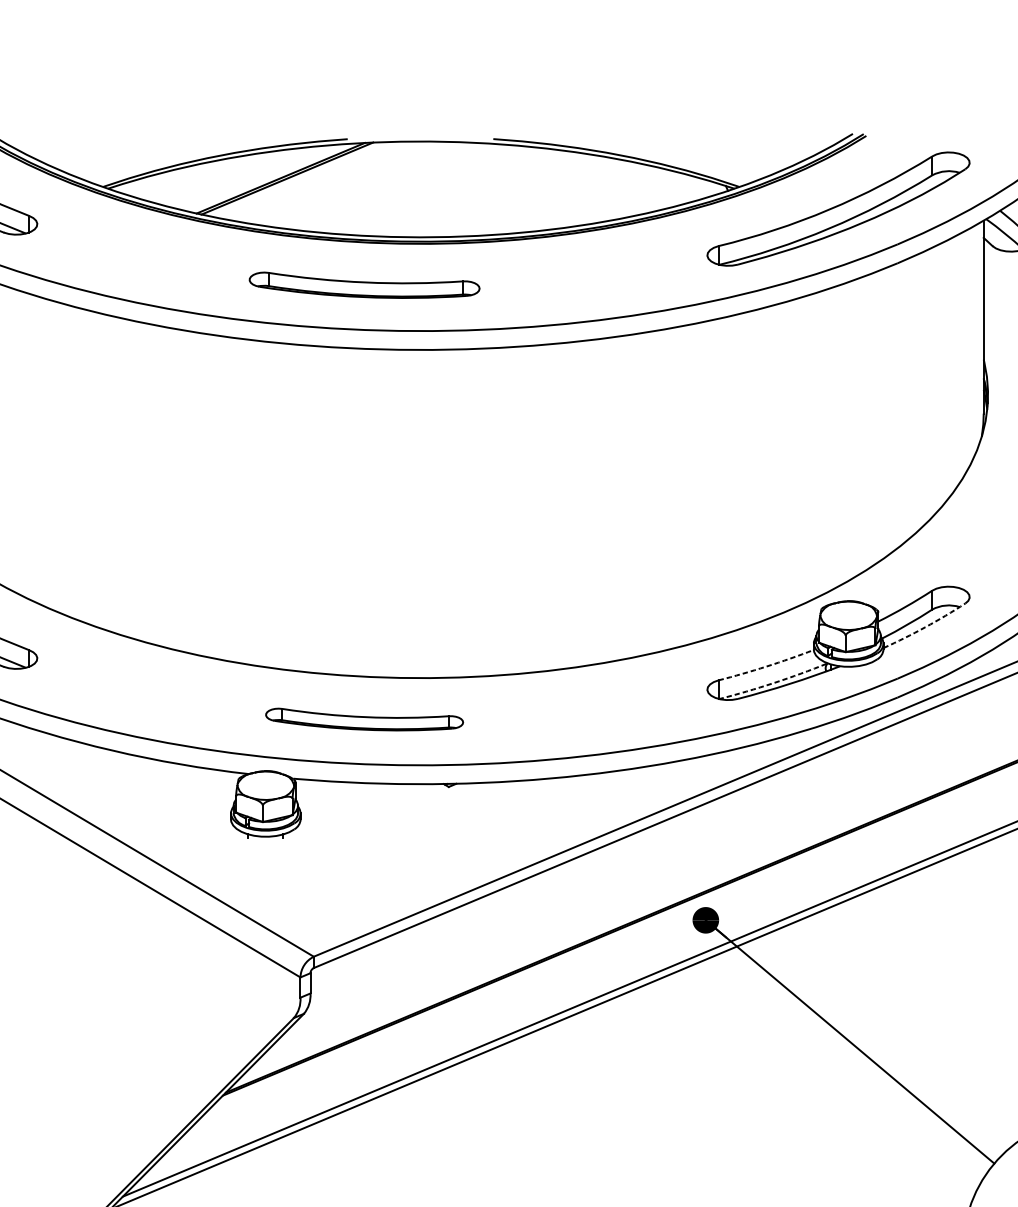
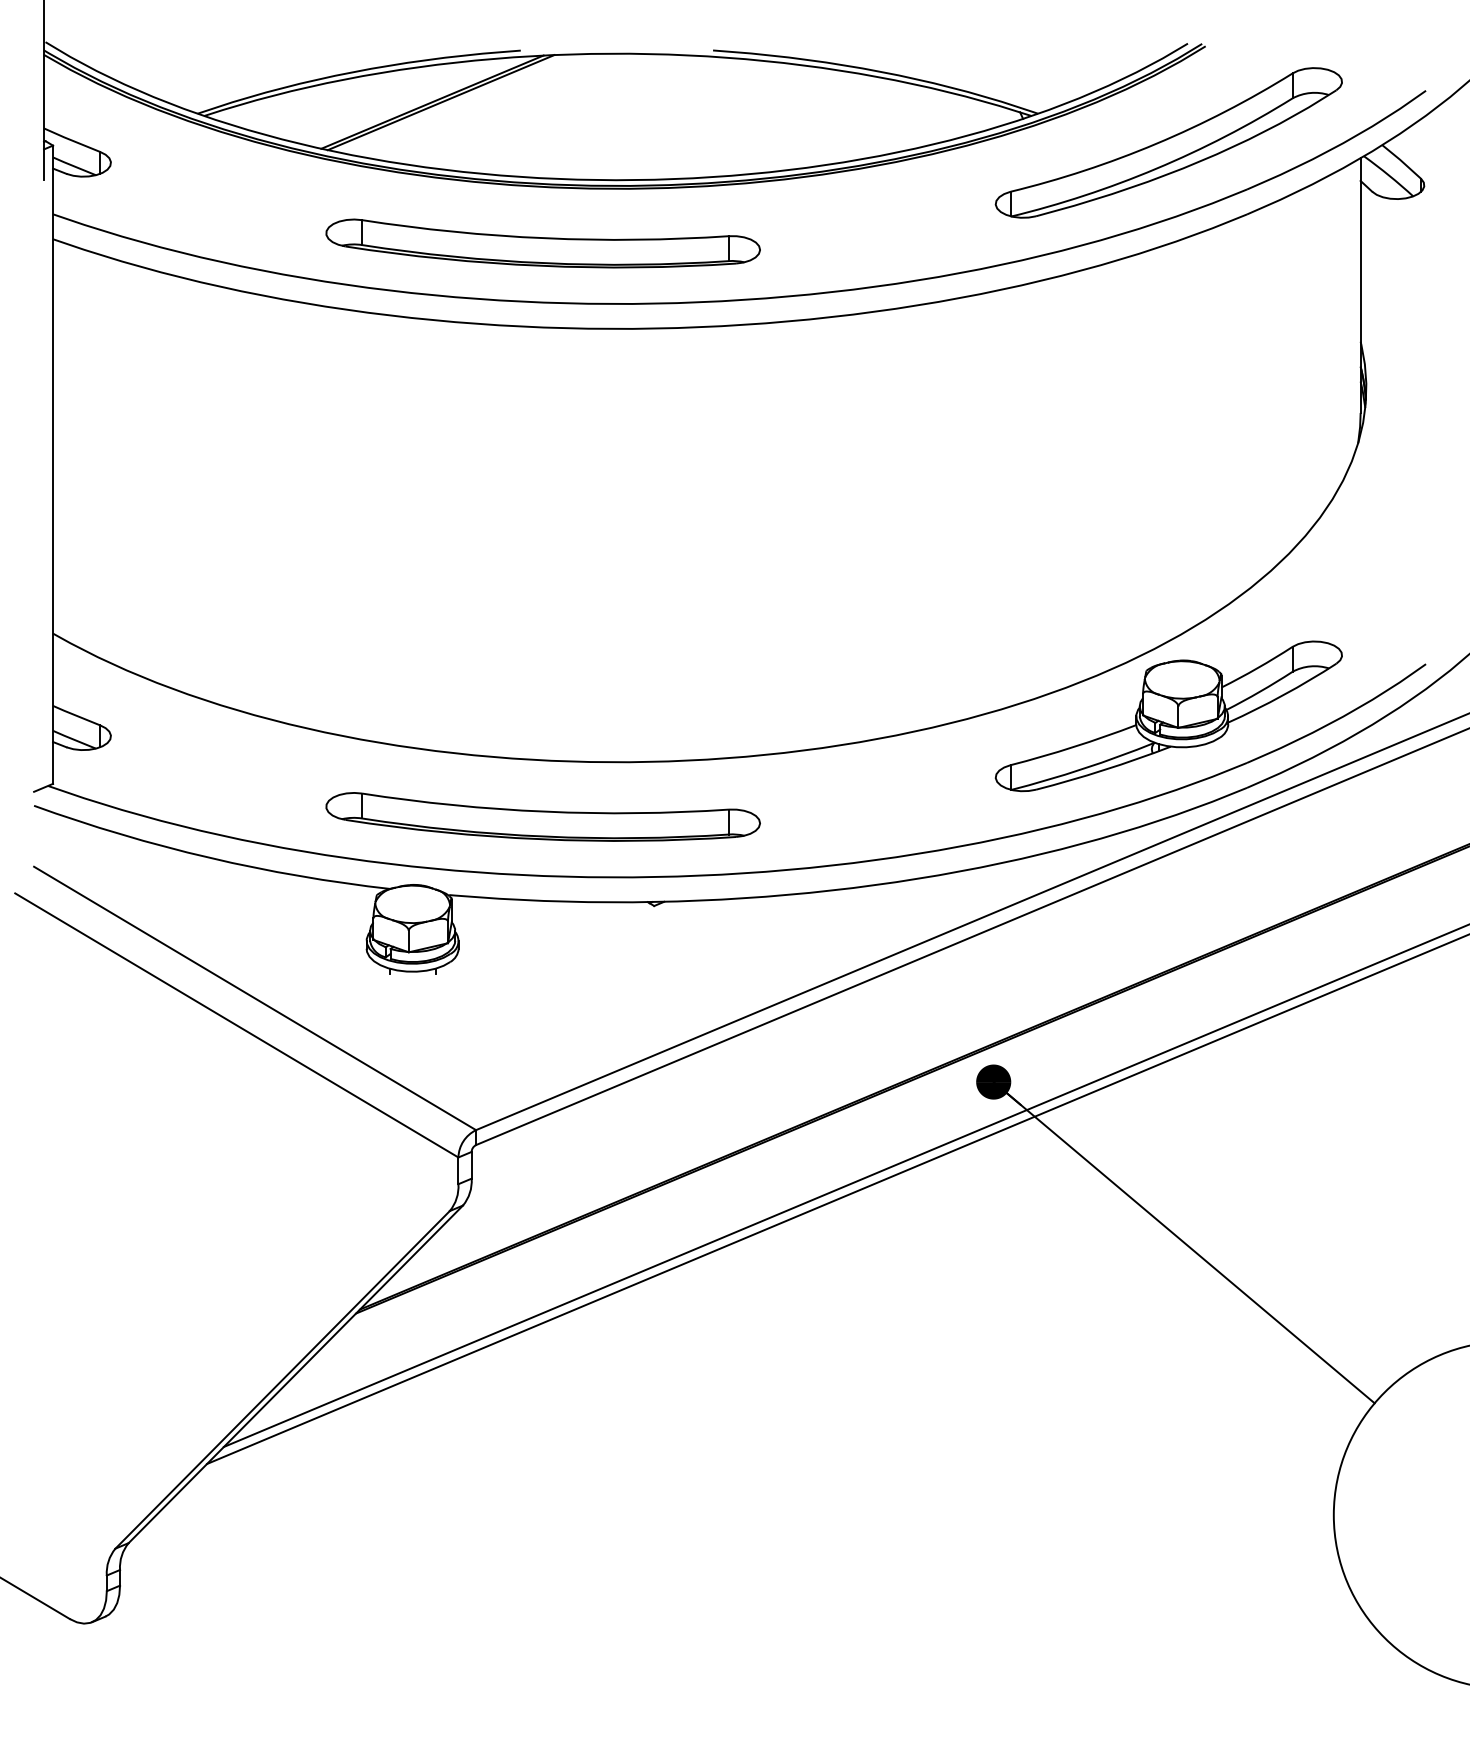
part: (364, 285) -> (542, 243), size x1.43
arc: (925, 627) -> (1283, 695), dashed -> solid
arc: (766, 666) -> (1073, 746), dashed -> solid
arc: (773, 682) -> (1083, 768), dashed -> solid
part: (364, 719) -> (542, 816), size x1.67

